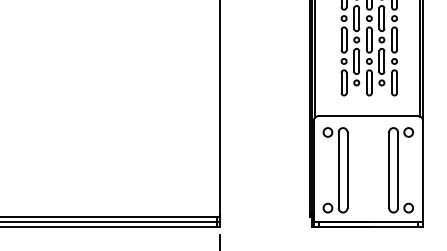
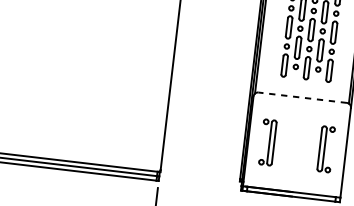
line: (368, 116) -> (302, 98), solid -> dashed
part: (335, 170) -> (267, 142), size x0.6
part: (400, 170) -> (325, 149), size x0.6

